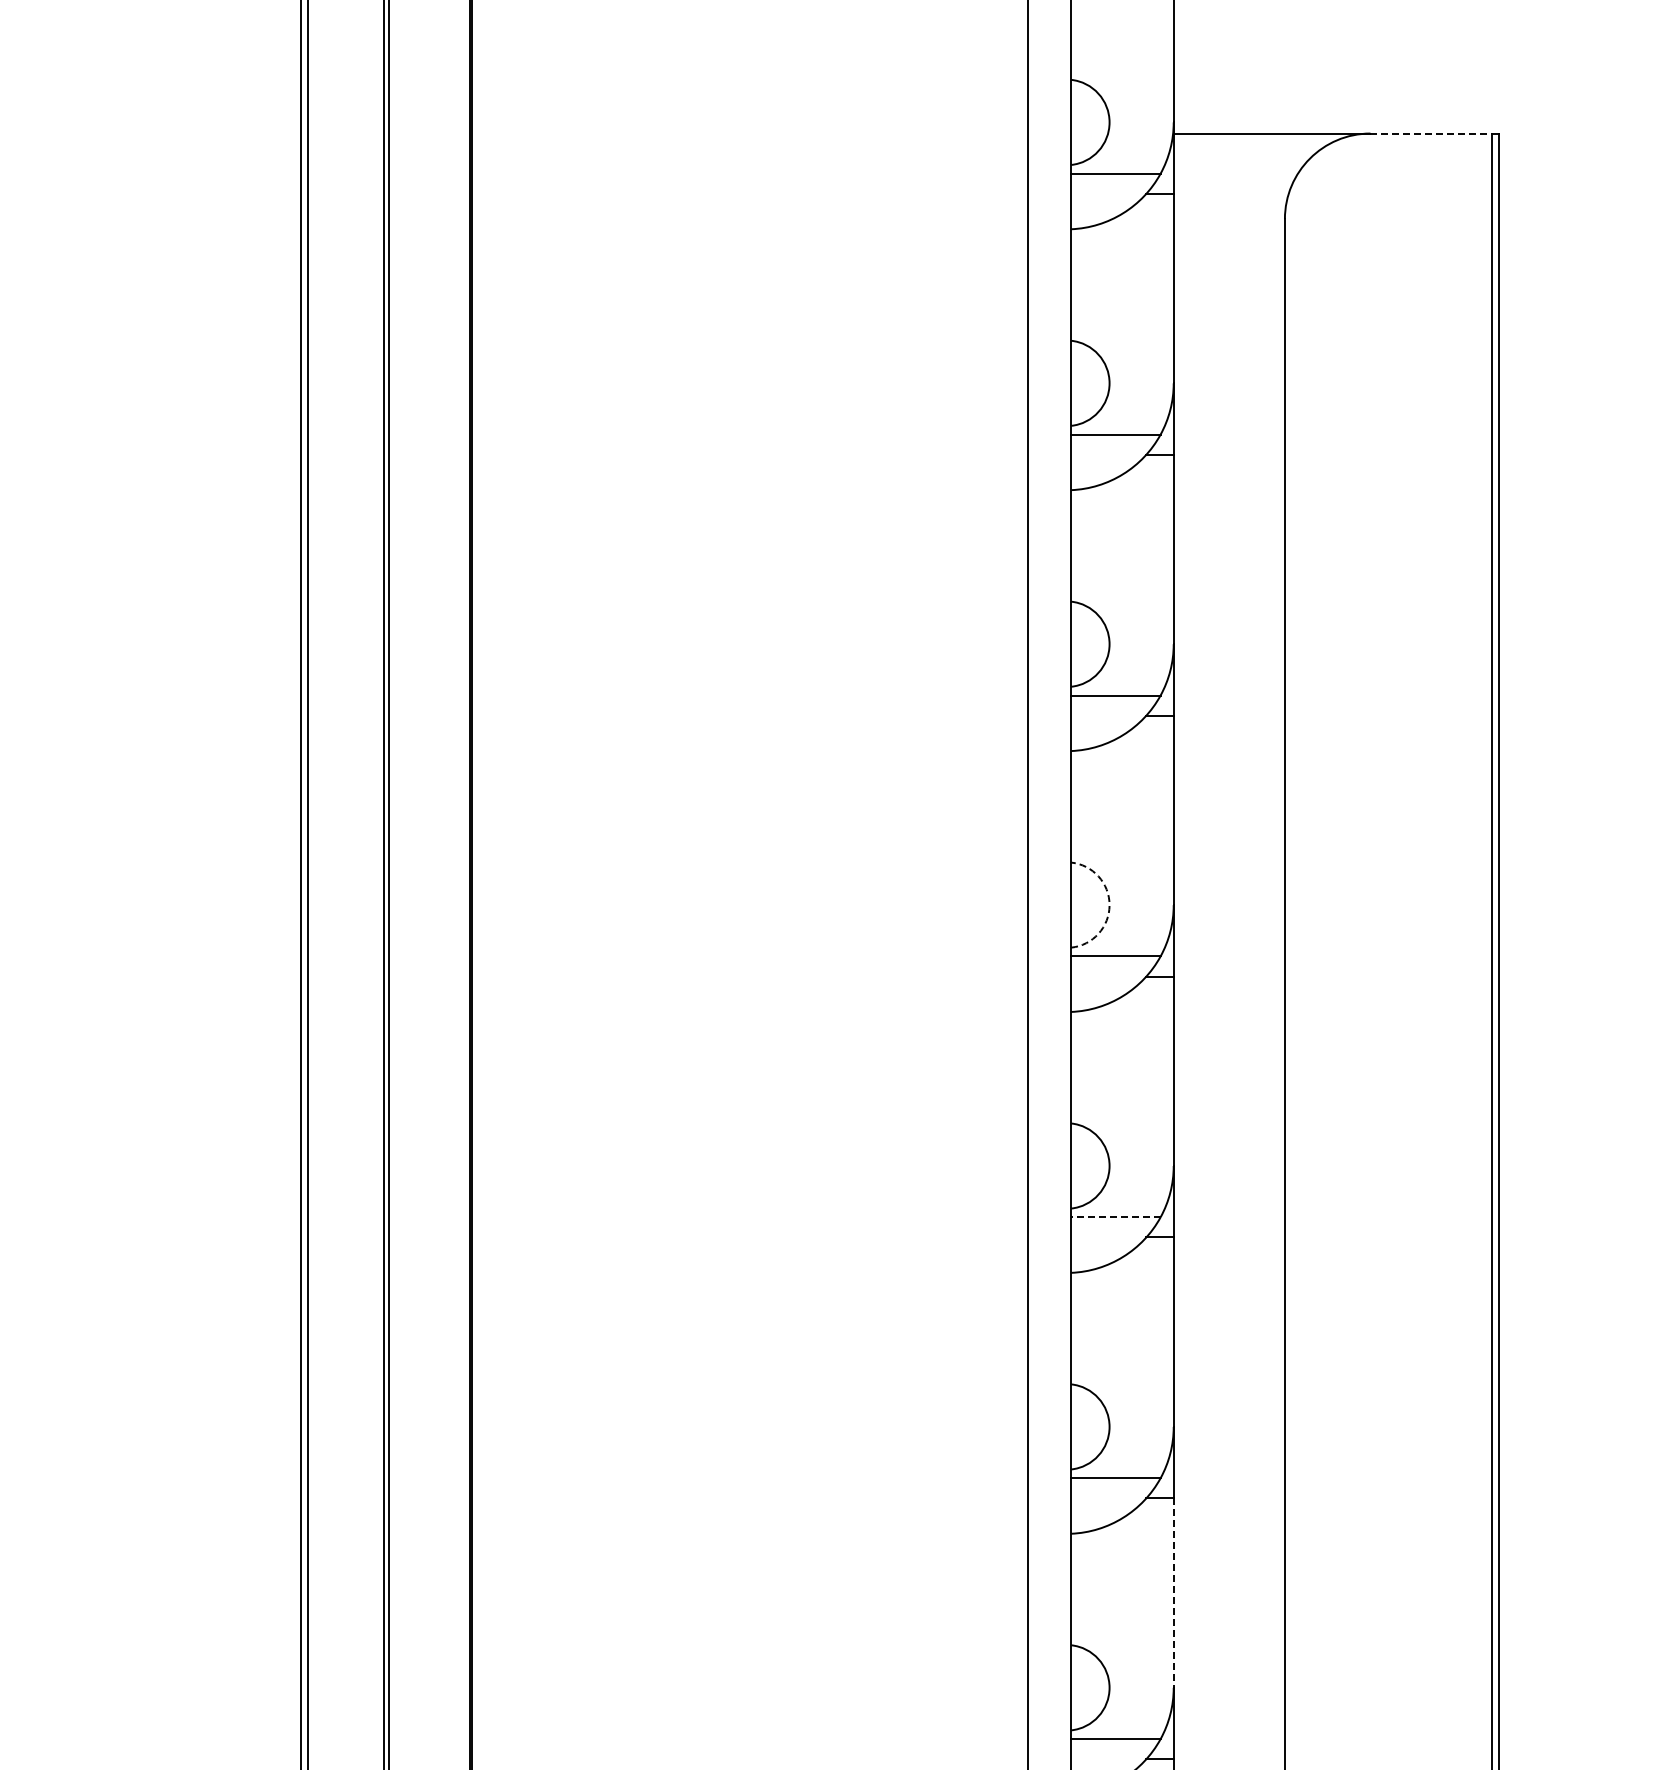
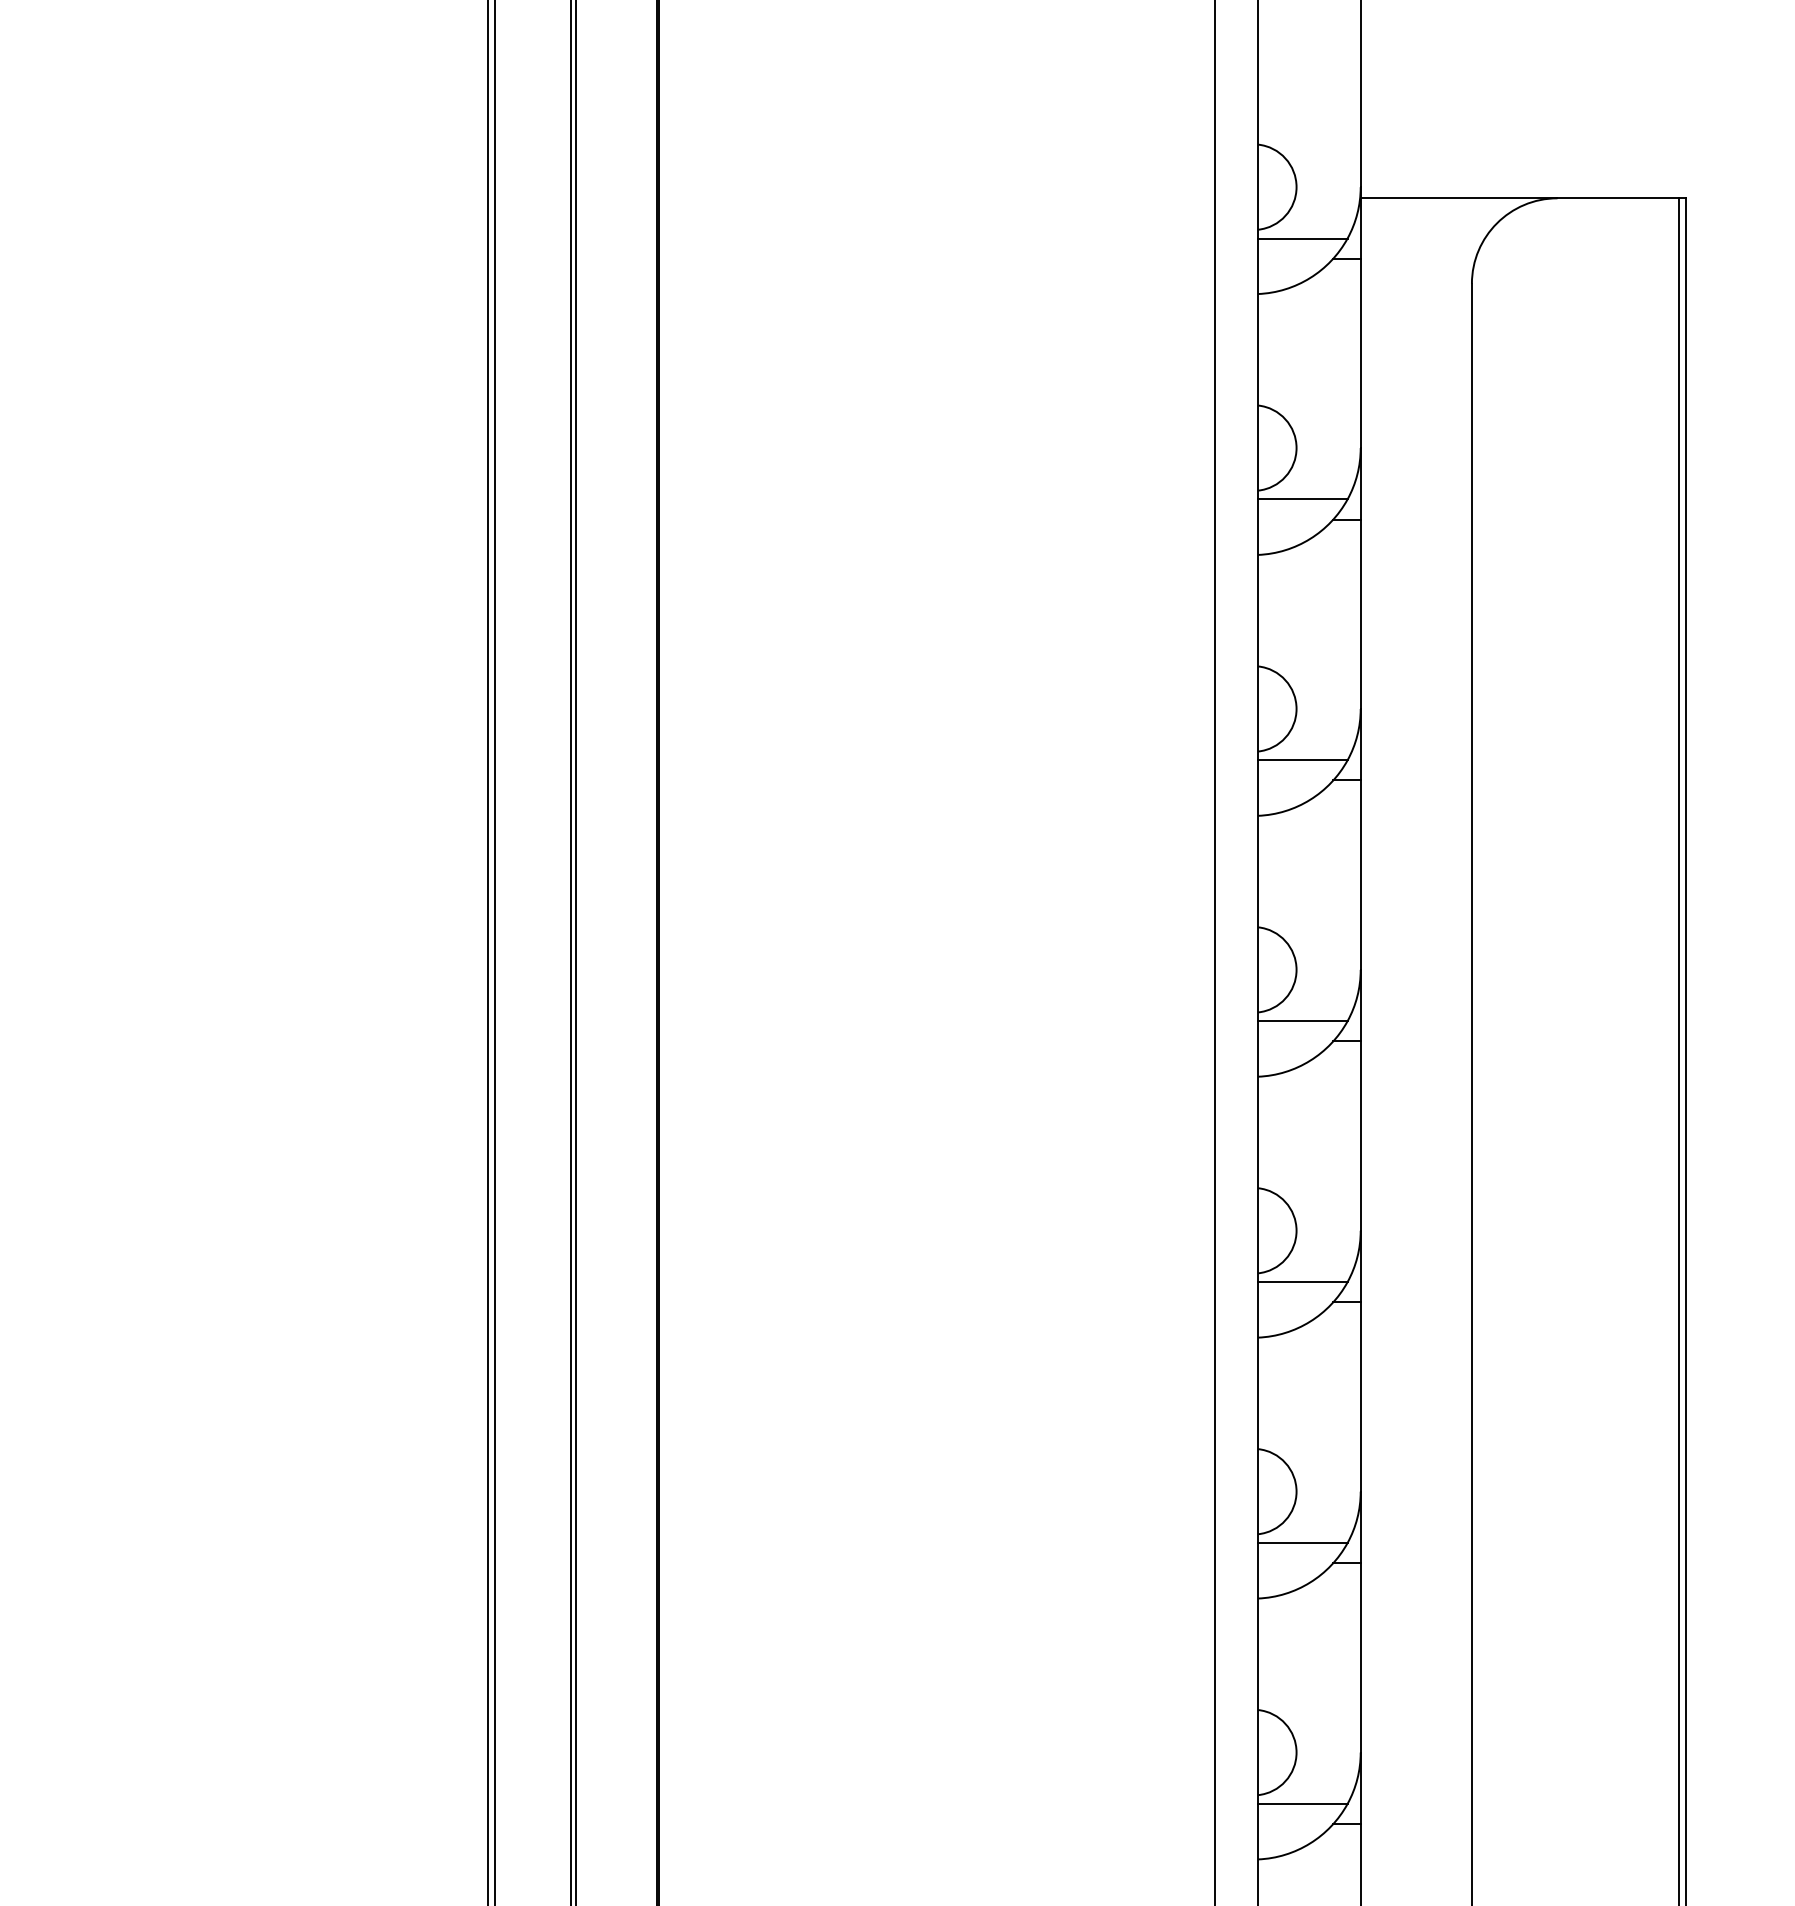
line: (1431, 133) -> (1618, 198), dashed -> solid
arc: (1109, 904) -> (1296, 969), dashed -> solid
line: (1115, 1217) -> (1302, 1282), dashed -> solid
line: (1173, 1592) -> (1360, 1657), dashed -> solid

